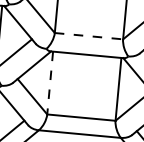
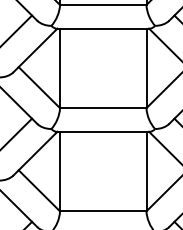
line: (89, 36) -> (103, 108), dashed -> solid
line: (50, 83) -> (60, 171), dashed -> solid

